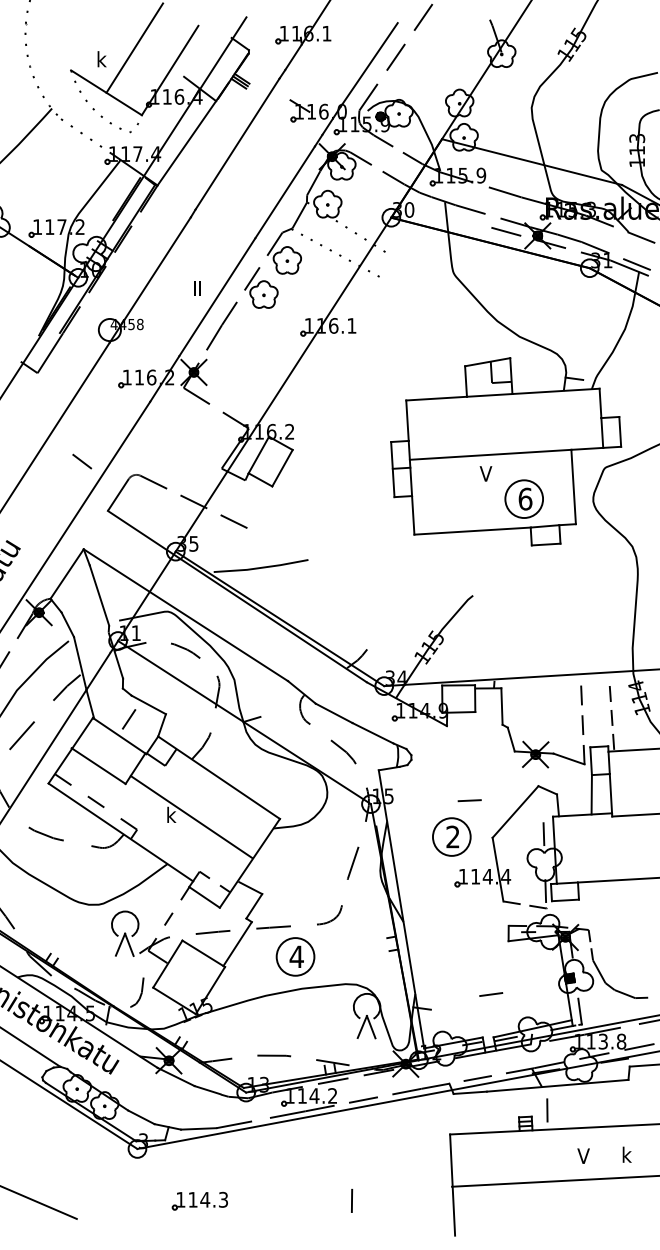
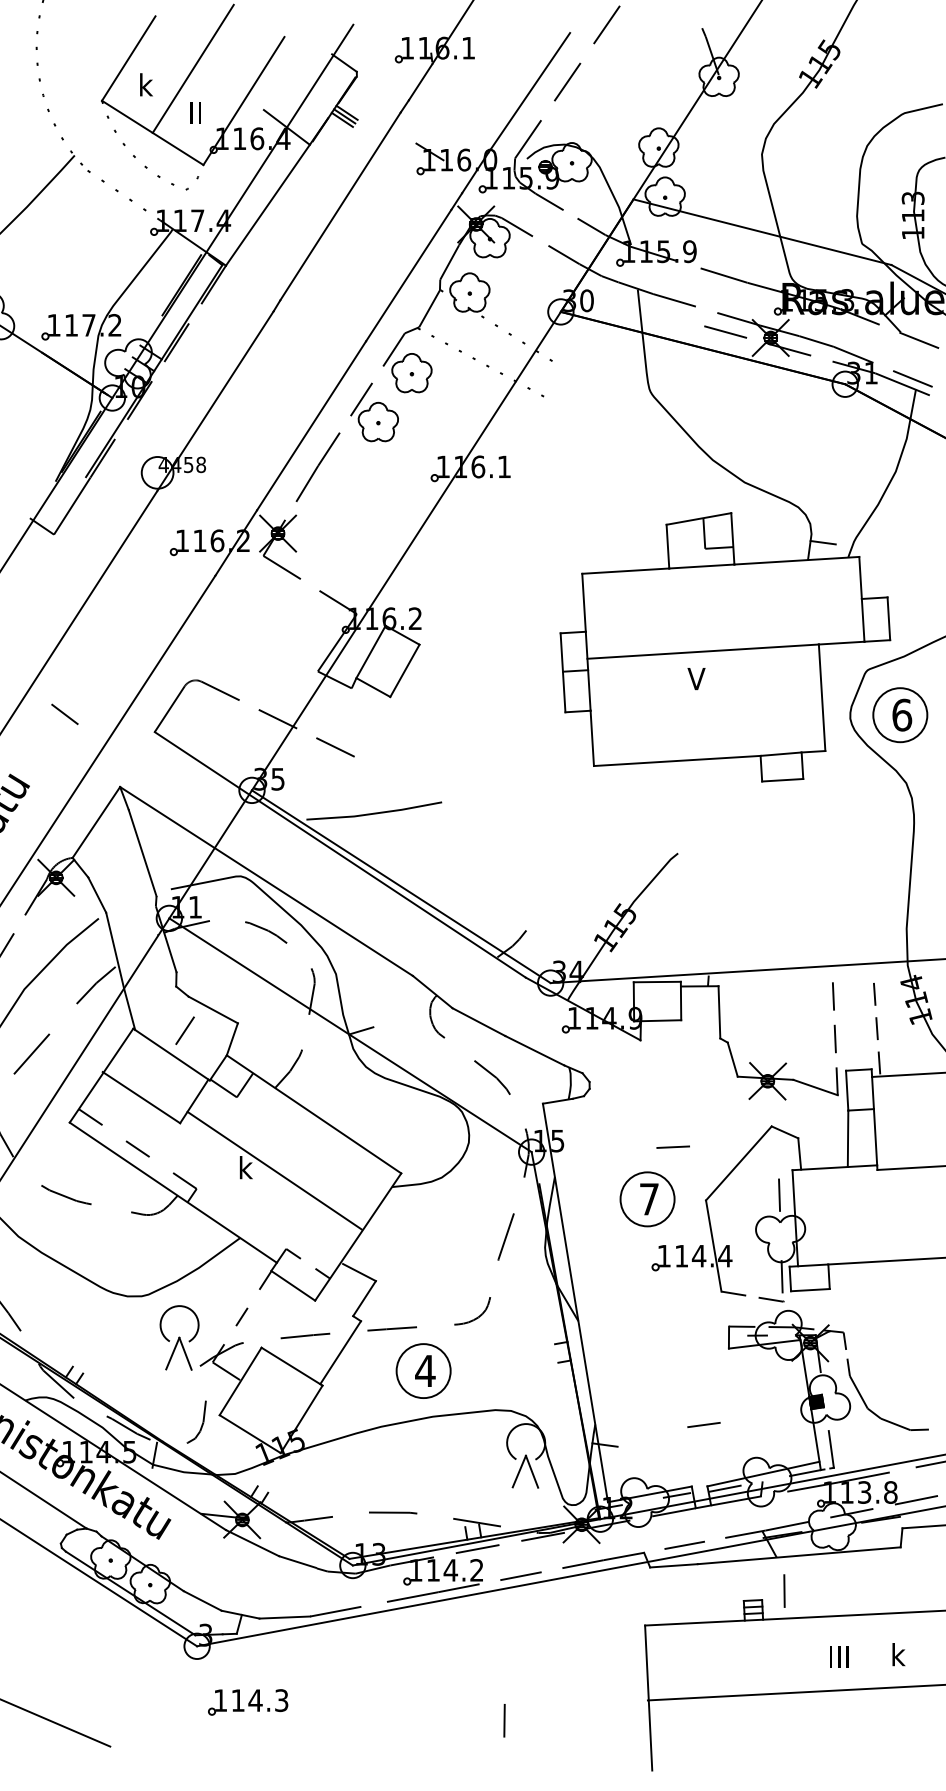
line: (89, 40) -> (128, 57), added
text: (197, 288) -> (195, 112), moved
line: (82, 461) -> (65, 714), moved
part: (523, 498) -> (899, 714), moved
text: (452, 836) -> (648, 1198), 2 -> 7
text: (584, 1155) -> (837, 1655), V -> III
part: (199, 1200) -> (247, 1701), moved

